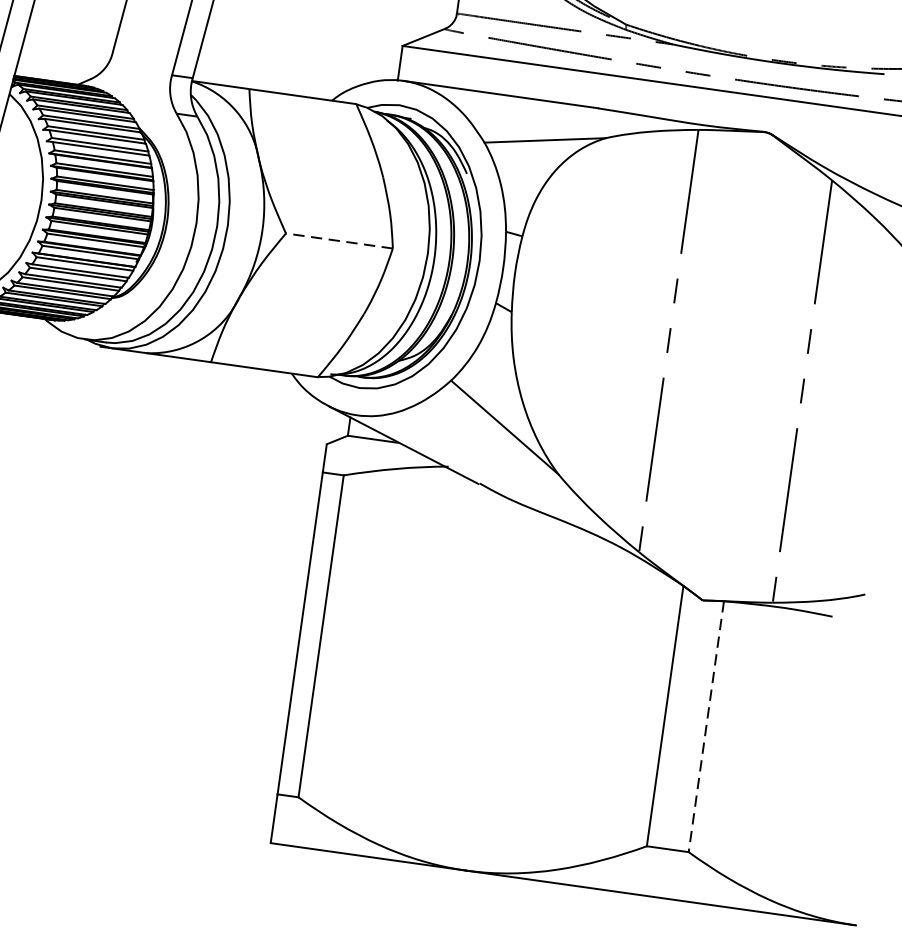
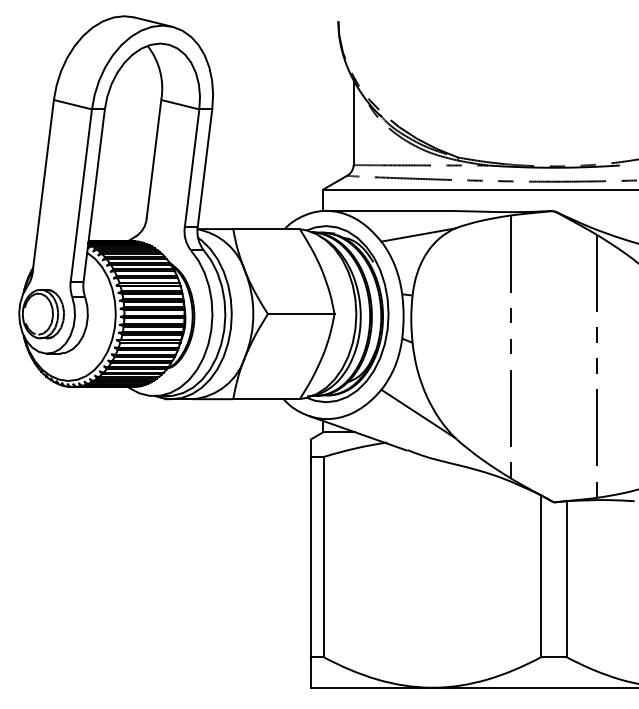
line: (338, 241) -> (300, 314), dashed -> solid
line: (705, 727) -> (566, 579), dashed -> solid

